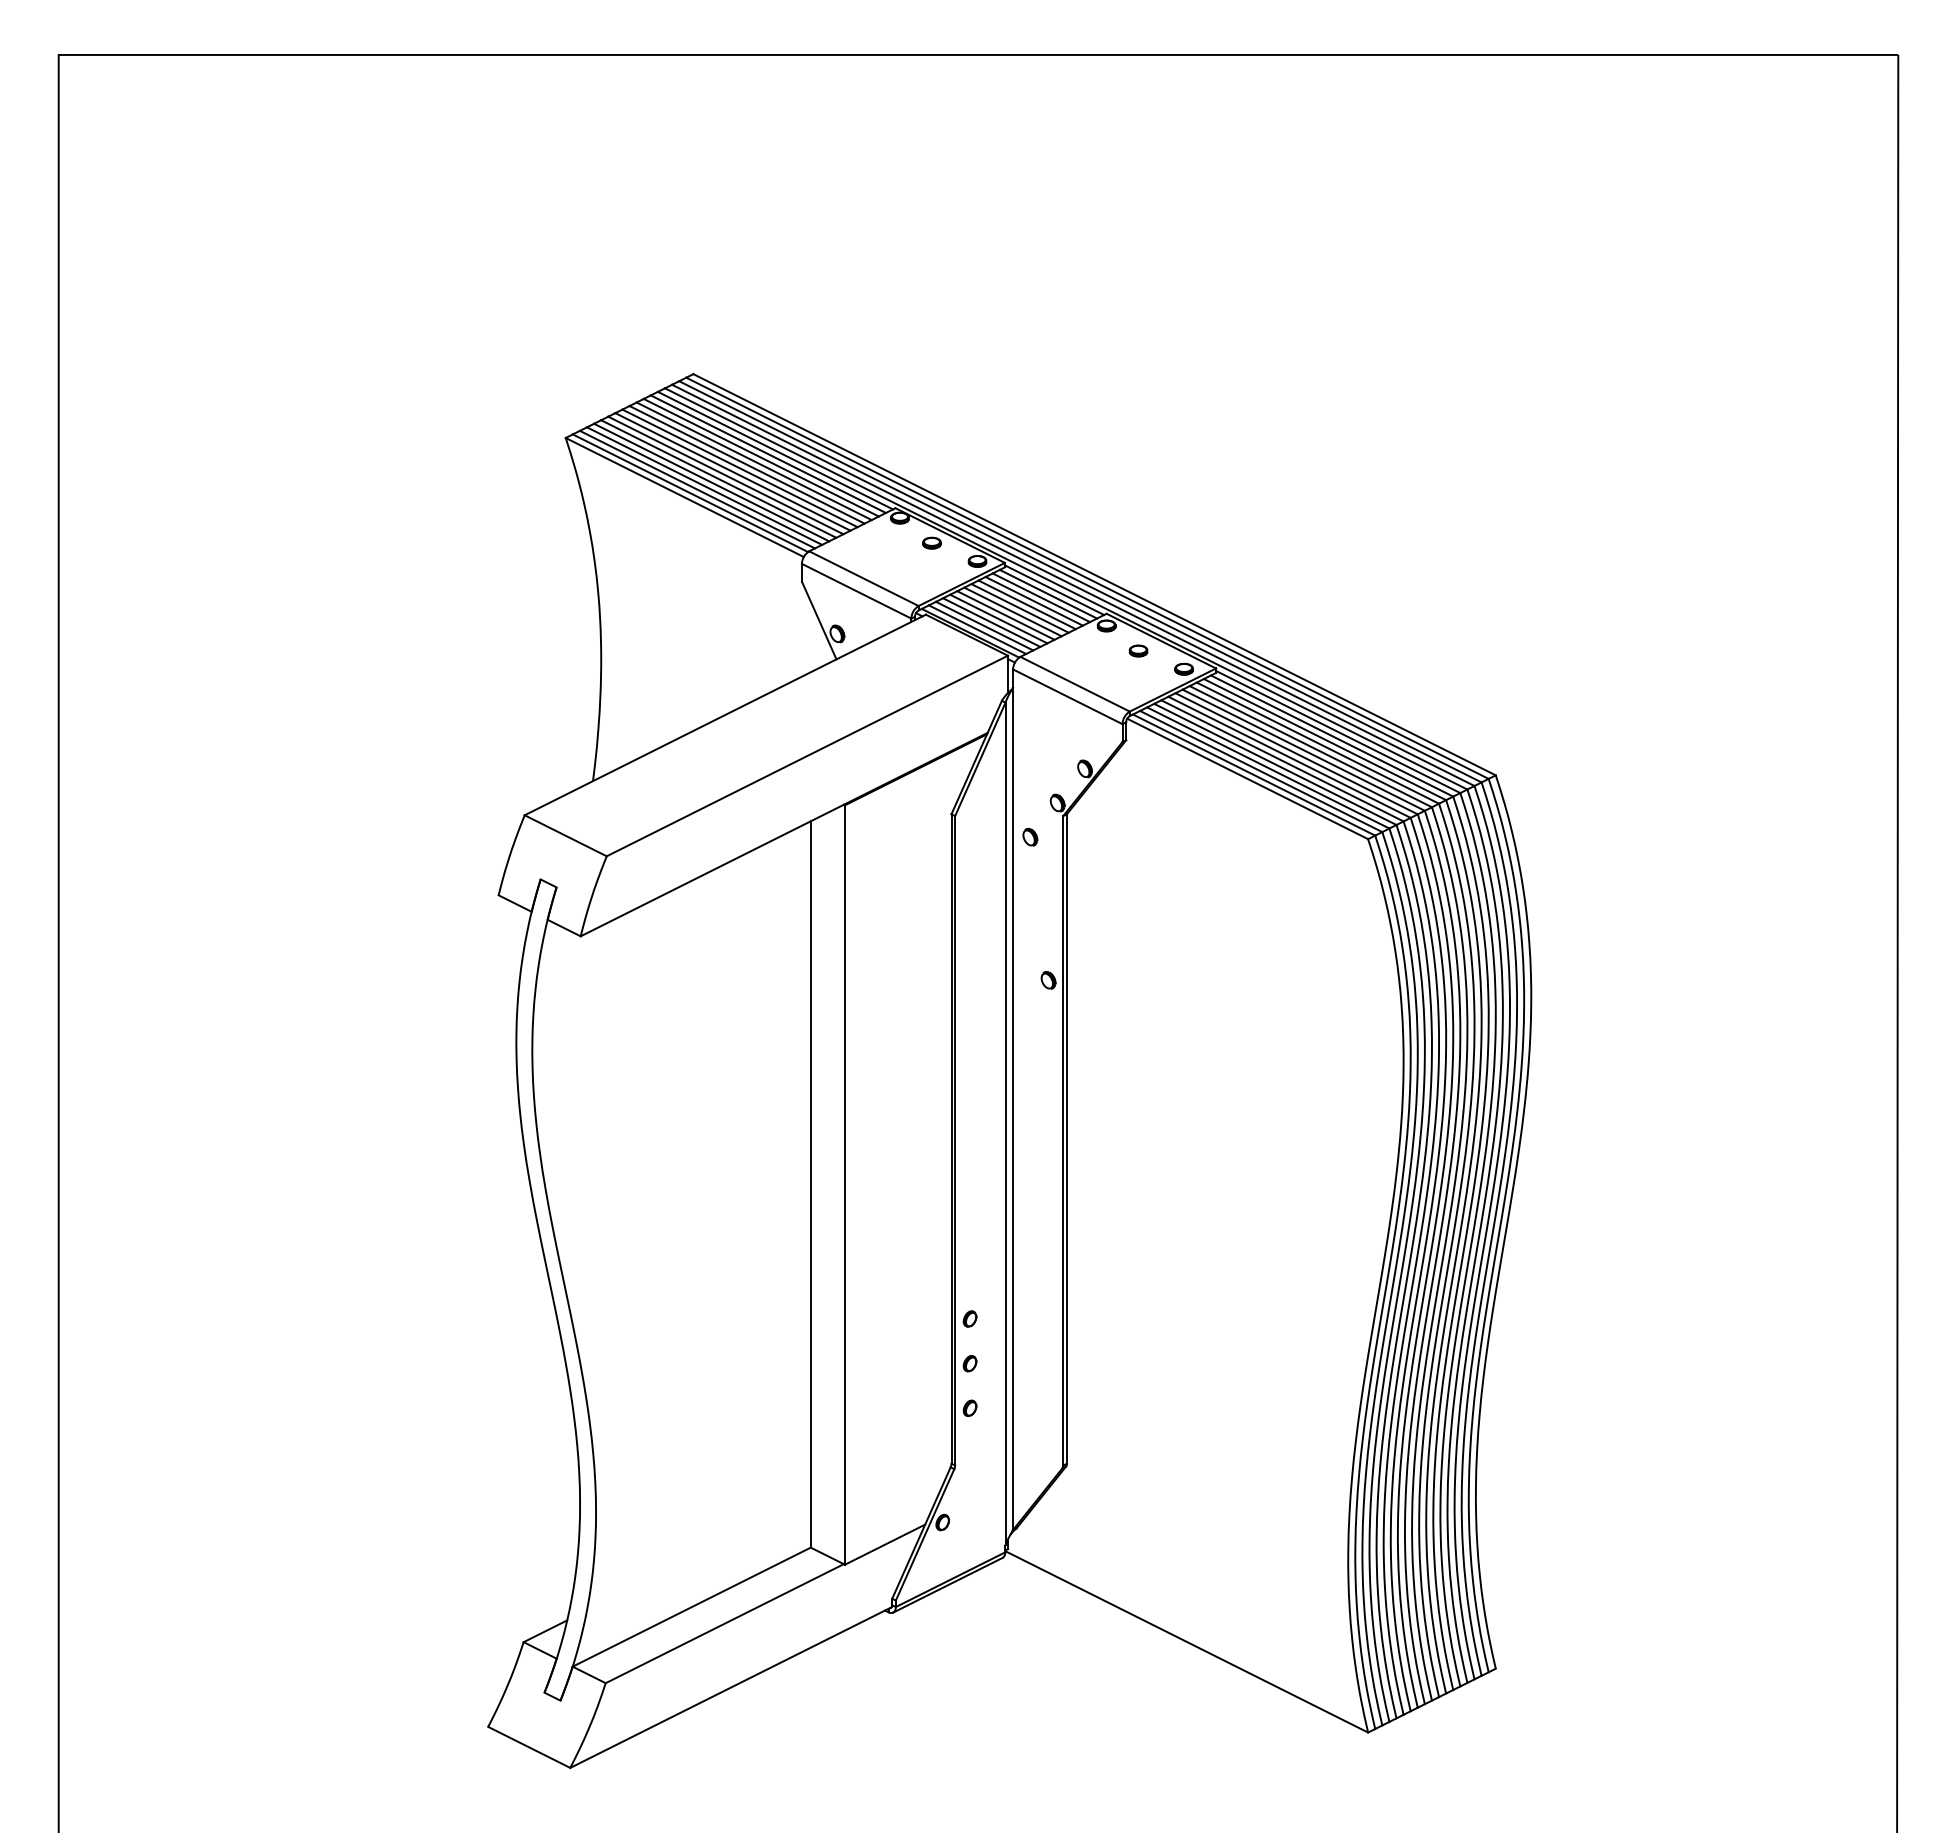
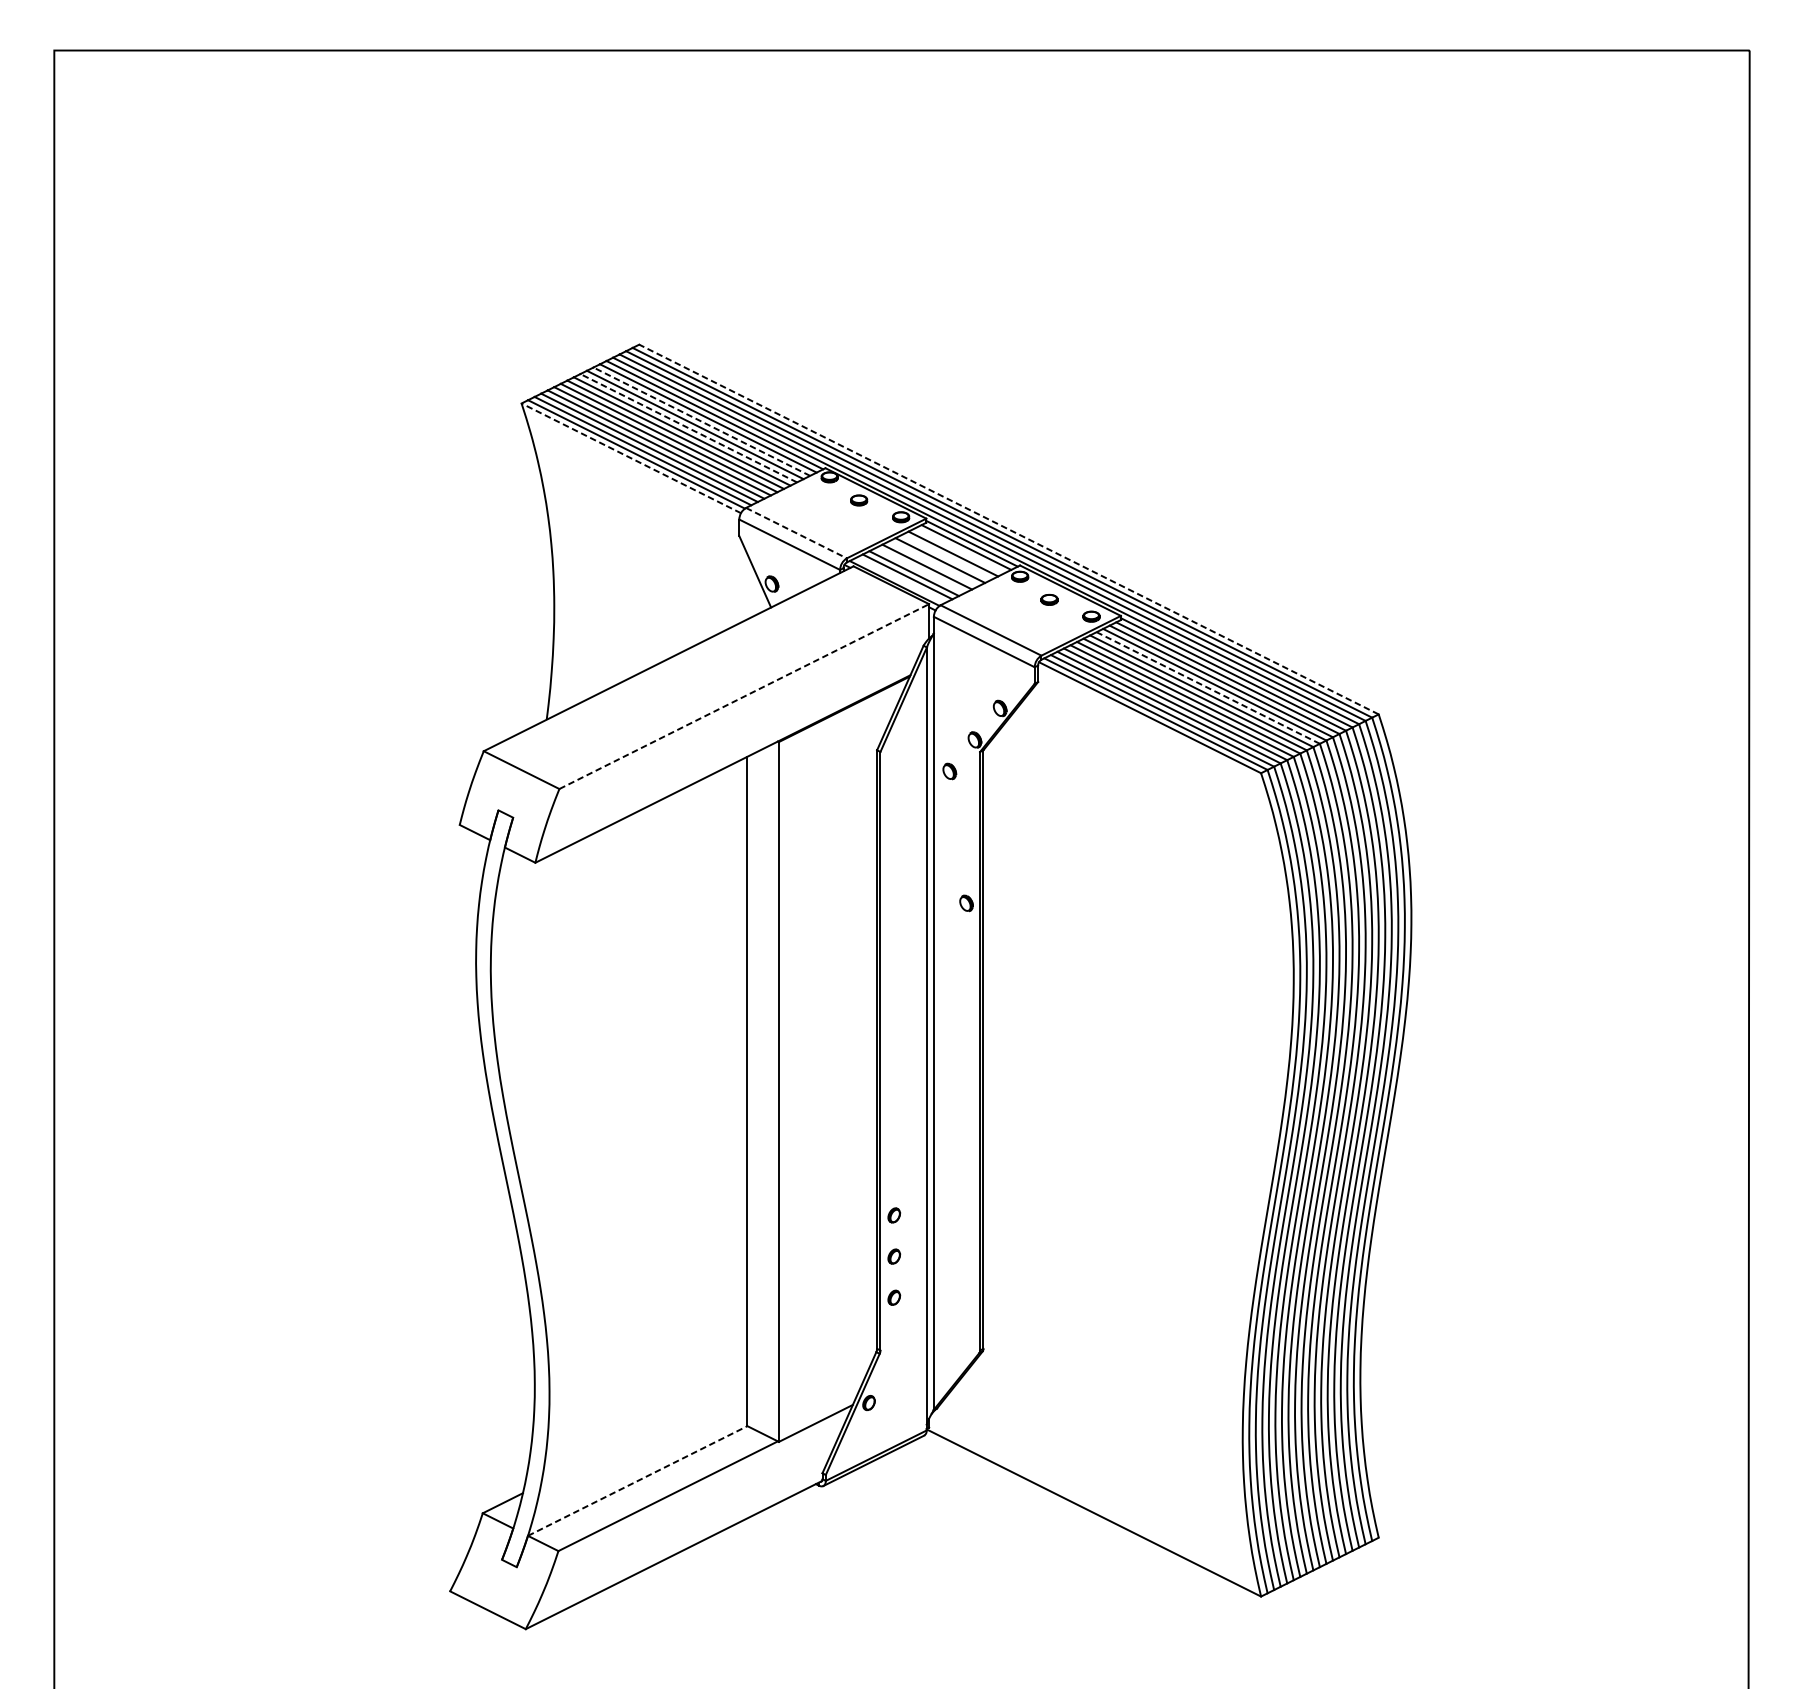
line: (760, 457) -> (701, 421), solid -> dashed
line: (746, 464) -> (688, 427), solid -> dashed
line: (684, 497) -> (631, 458), solid -> dashed
line: (1094, 574) -> (1008, 529), solid -> dashed
line: (864, 578) -> (796, 532), solid -> dashed
line: (1041, 597) -> (960, 550), removed
line: (1026, 604) -> (946, 556), removed
line: (1012, 611) -> (933, 563), removed
line: (998, 618) -> (920, 569), removed
line: (977, 629) -> (901, 580), removed
line: (1310, 746) -> (1207, 687), solid -> dashed
line: (807, 755) -> (744, 696), solid -> dashed
line: (692, 1606) -> (638, 1480), solid -> dashed

